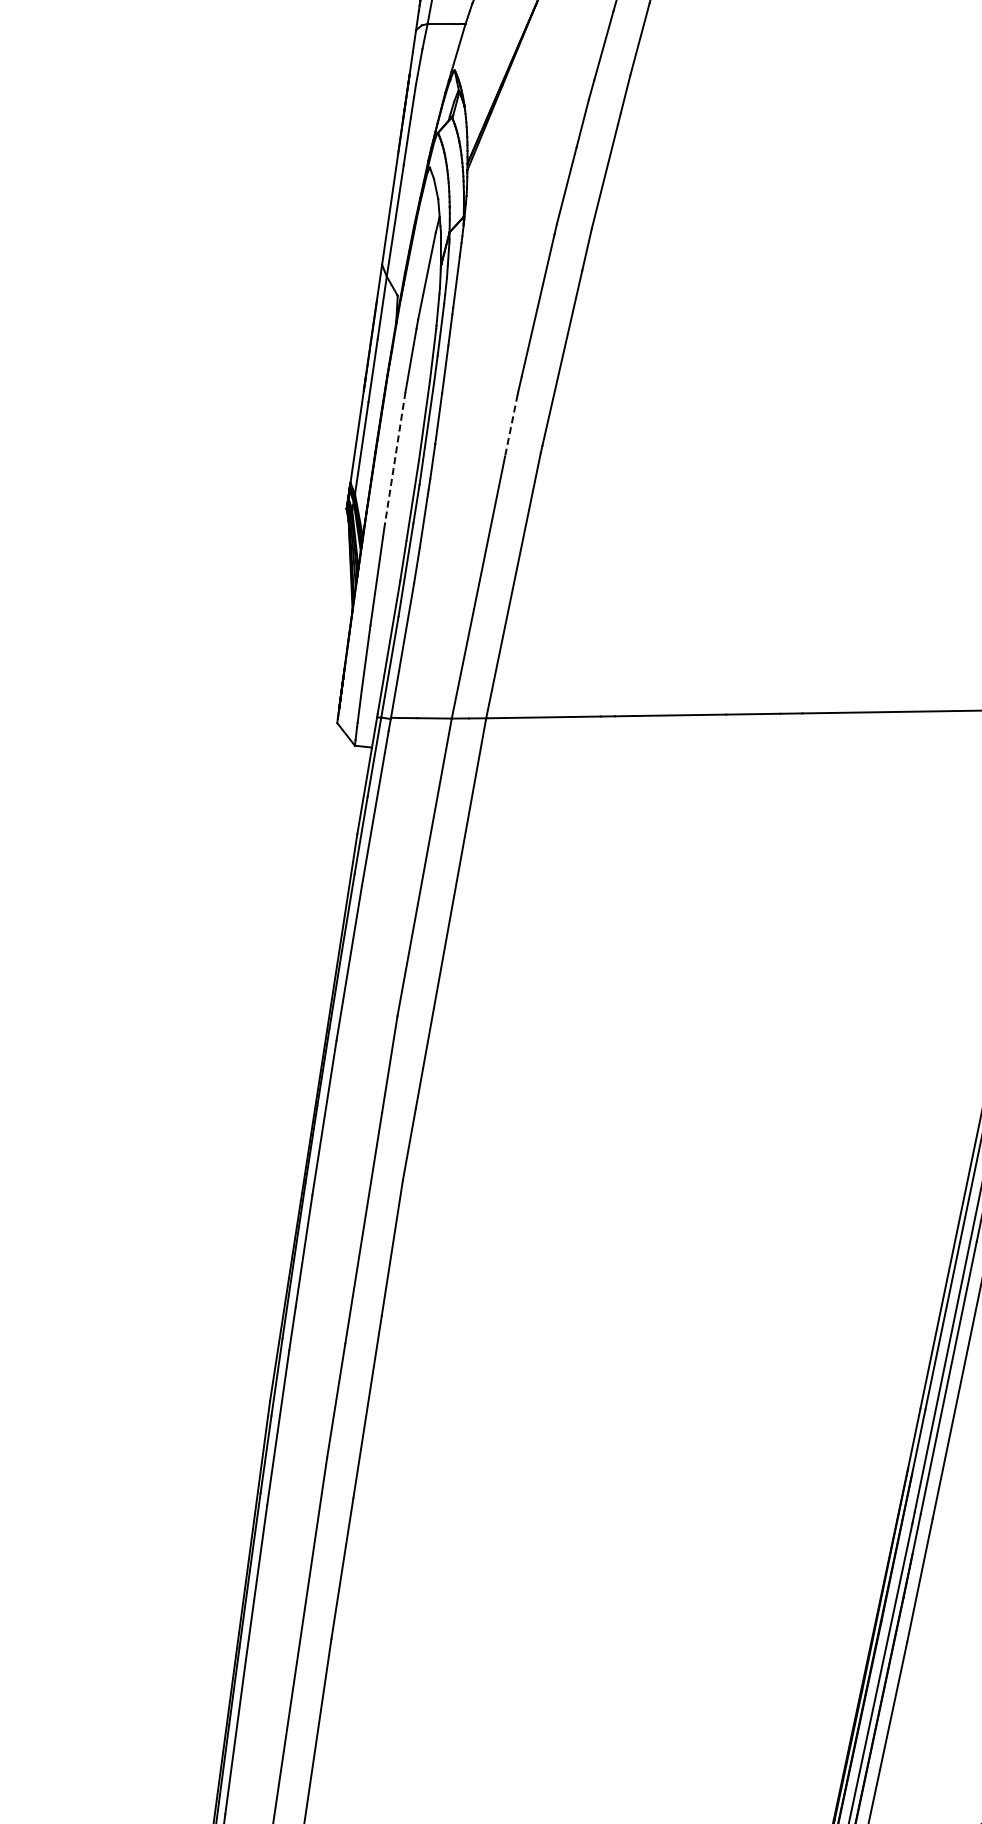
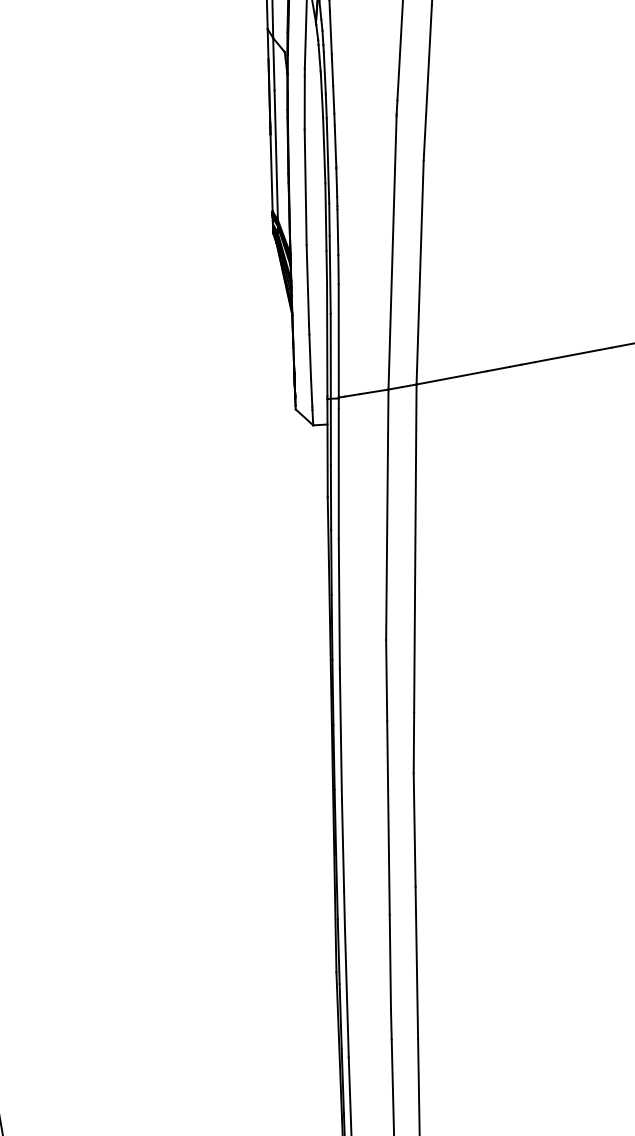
line: (511, 425) -> (395, 142), dashed -> solid
line: (394, 460) -> (305, 187), dashed -> solid

